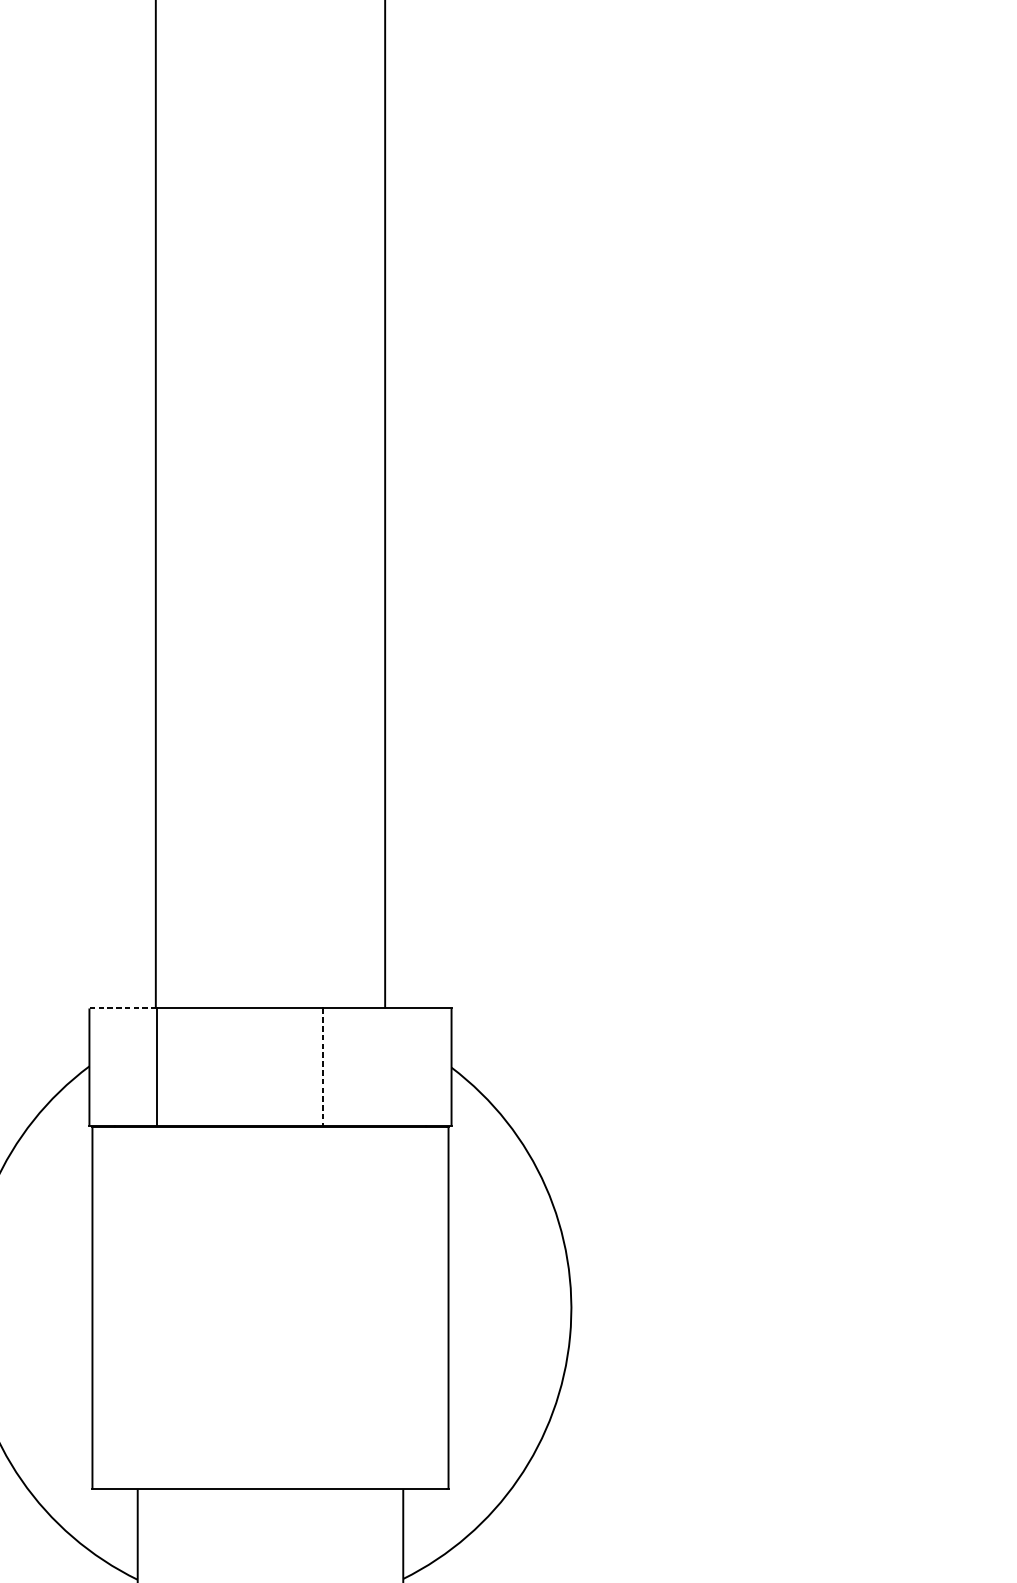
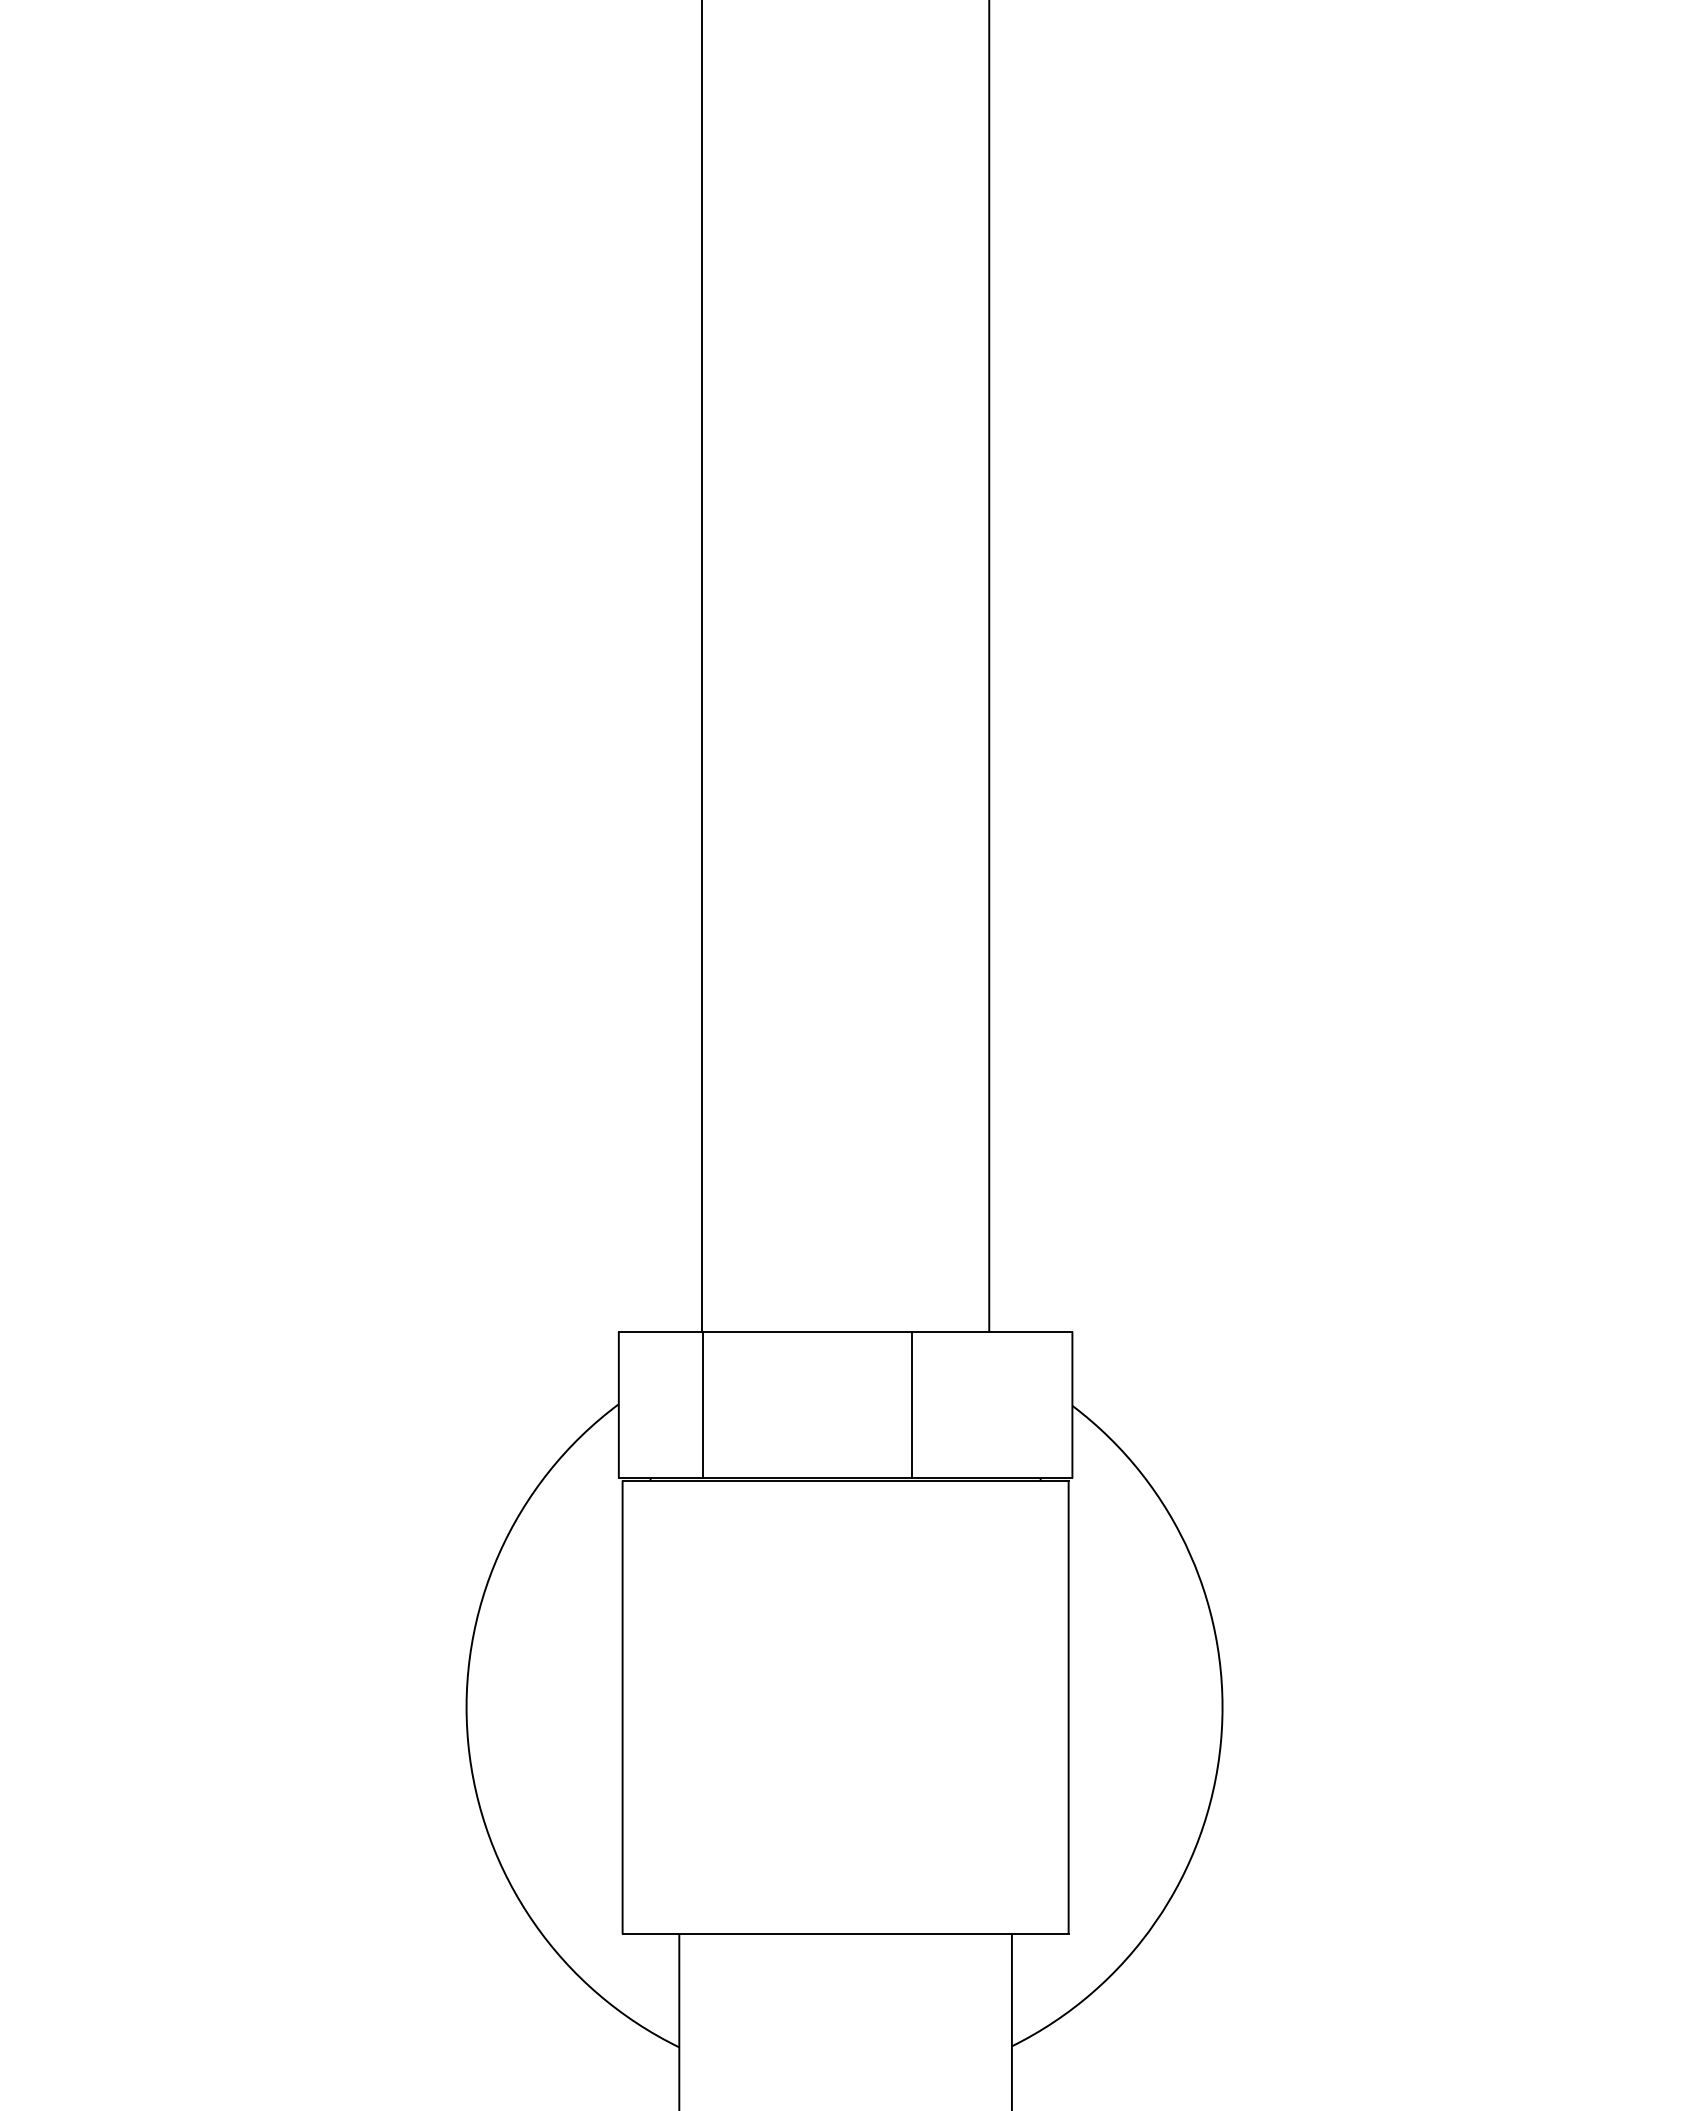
line: (122, 1008) -> (660, 1331), dashed -> solid
line: (323, 1067) -> (911, 1405), dashed -> solid

